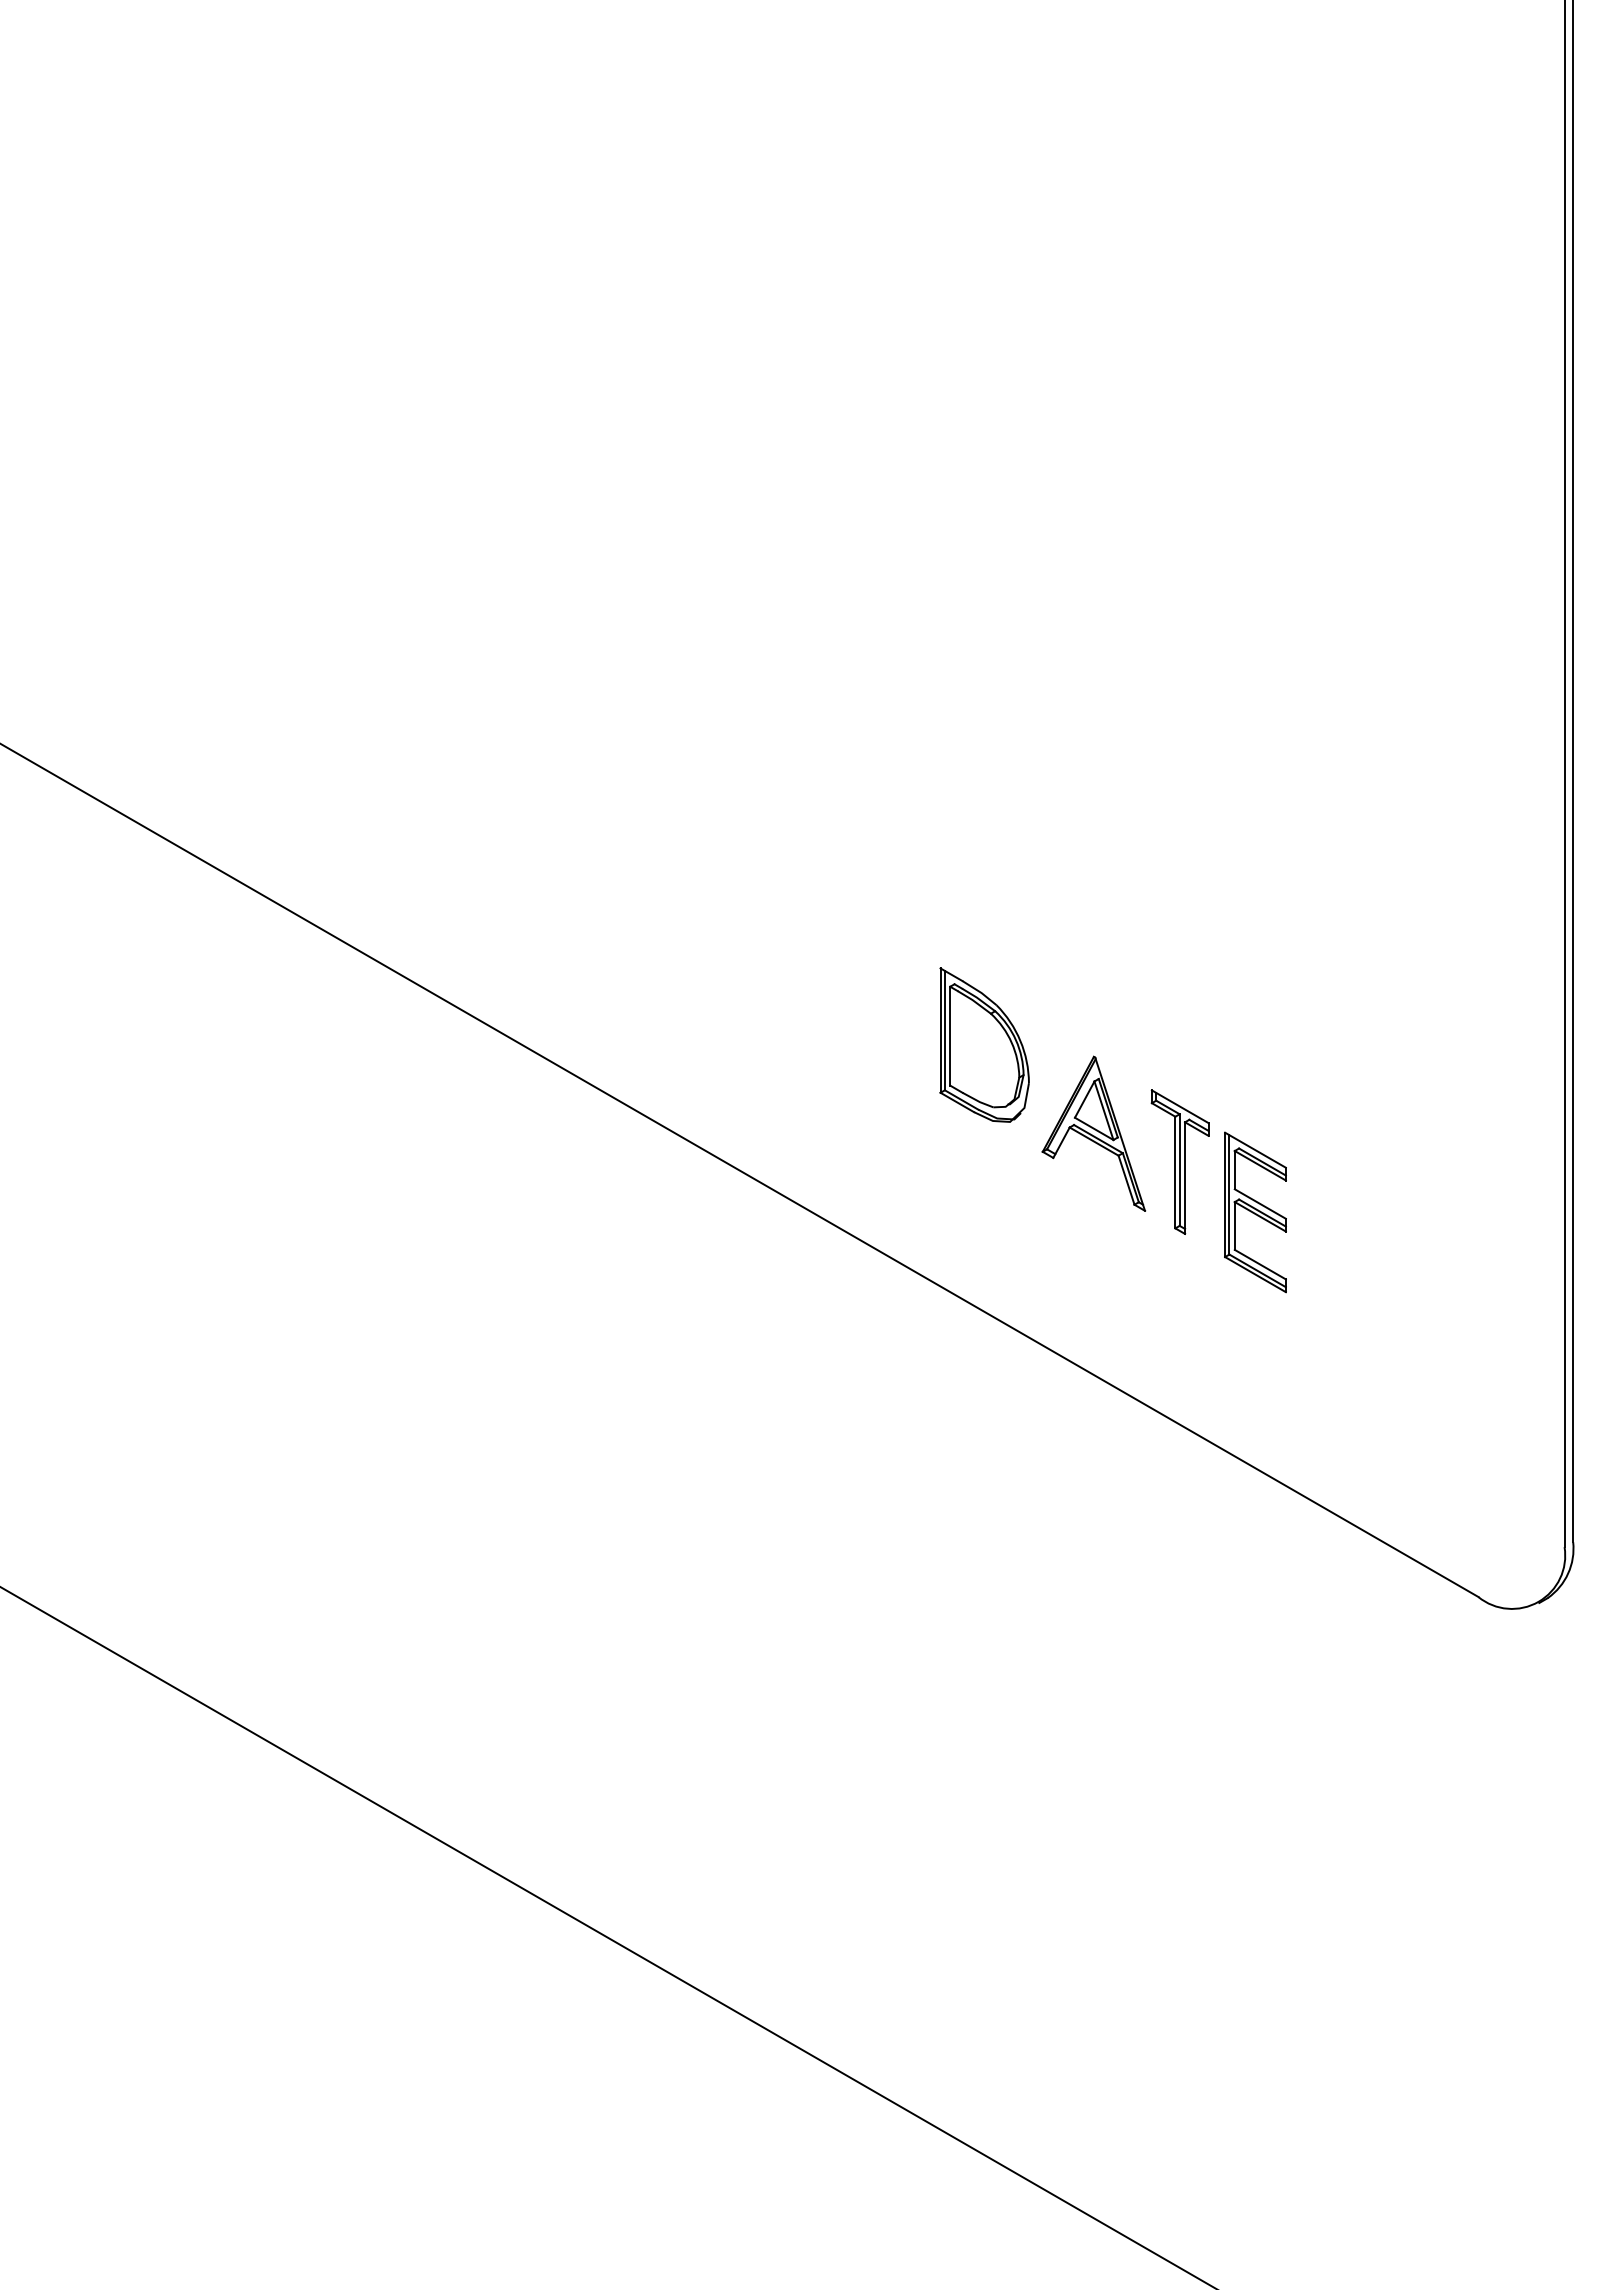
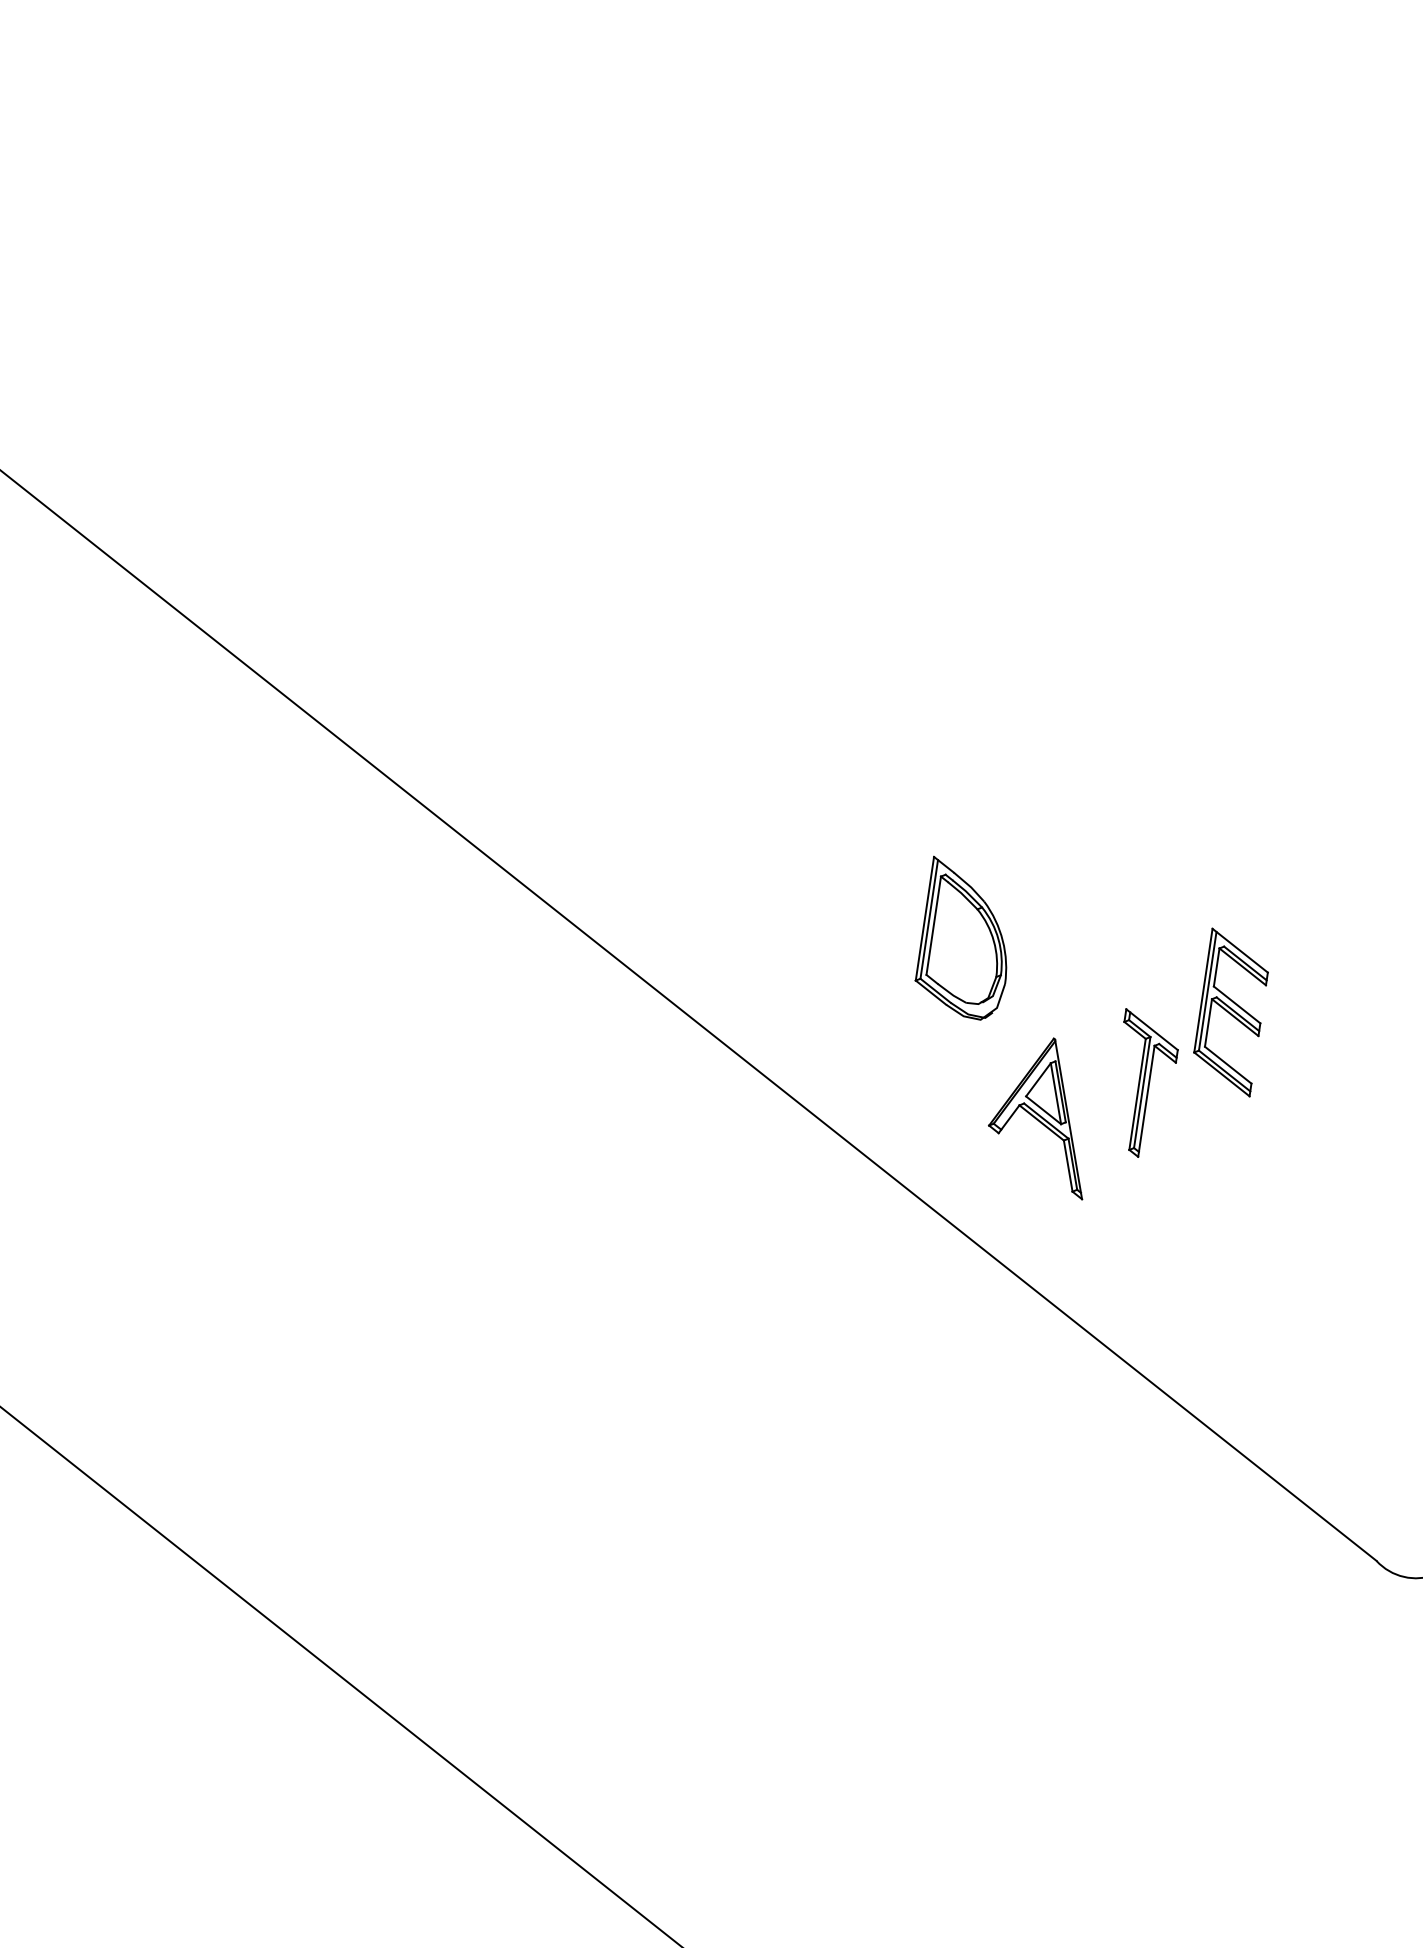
part: (1093, 1133) -> (1042, 1114), moved
part: (1255, 1212) -> (1231, 1012), moved

